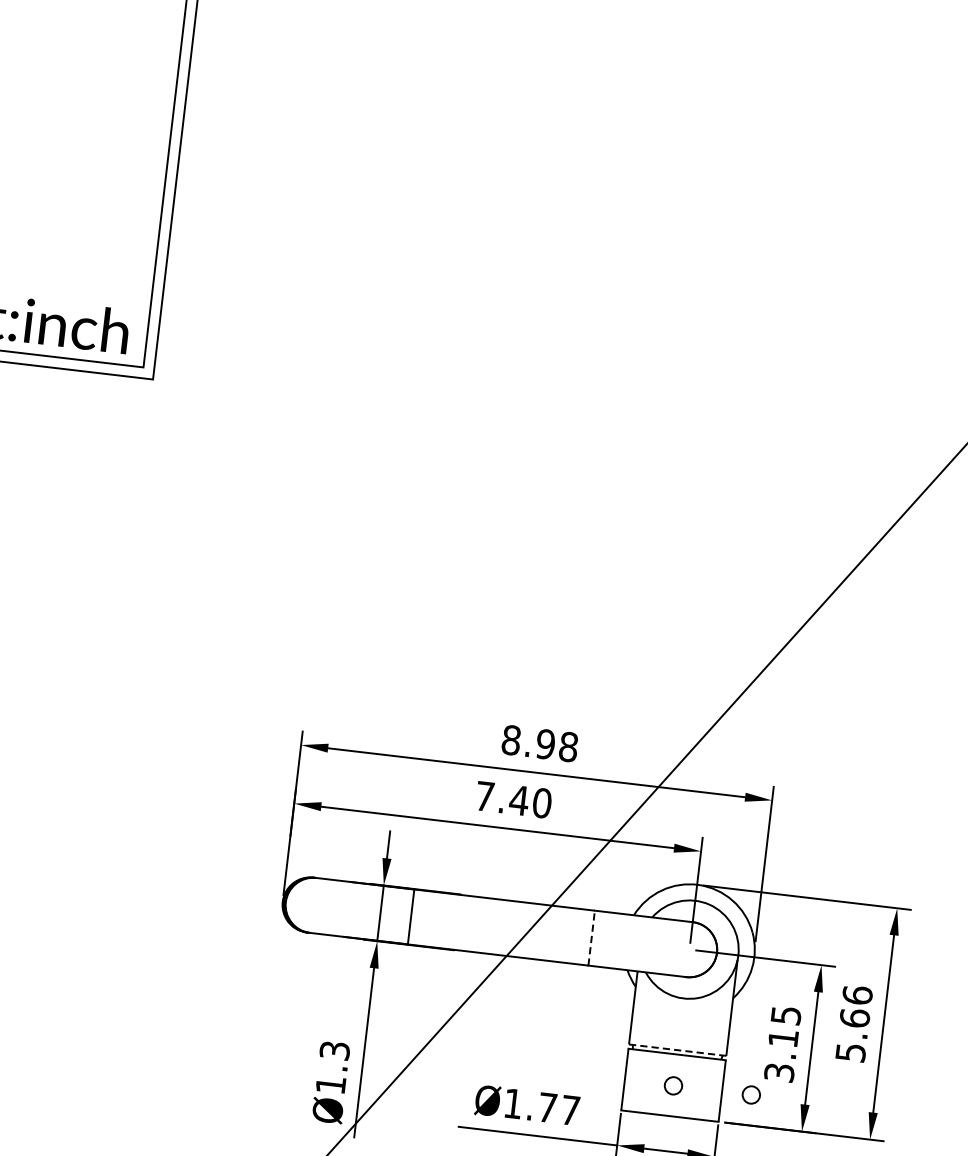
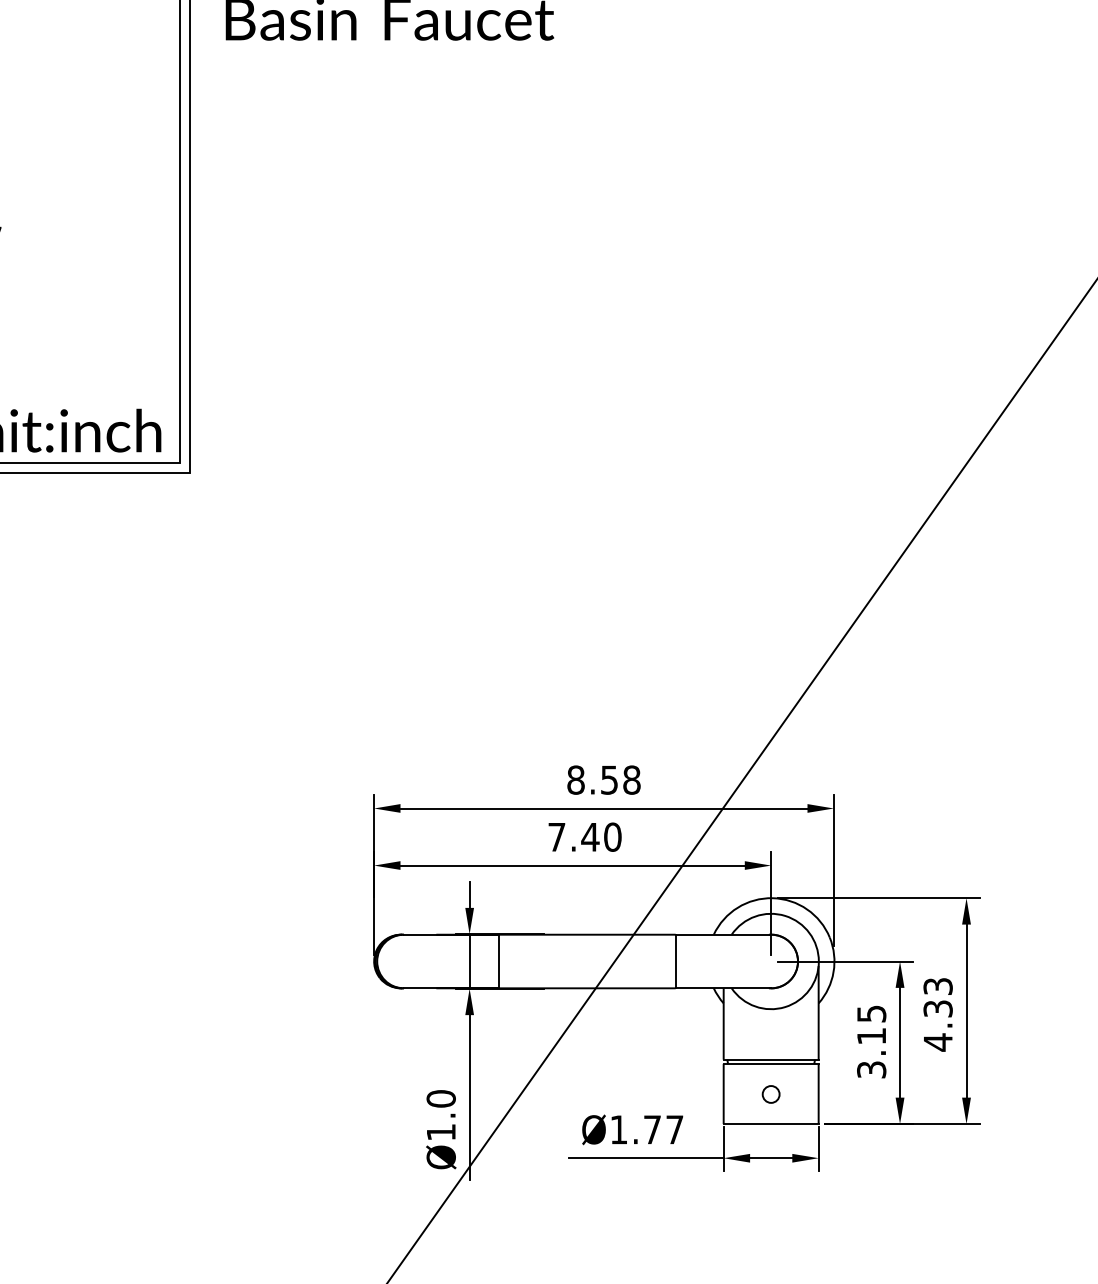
text: (545, 743) -> (609, 779), 8.98 -> 8.58
line: (591, 938) -> (675, 961), dashed -> solid
text: (853, 1023) -> (937, 1014), 5.66 -> 4.33
line: (677, 1049) -> (770, 1059), dashed -> solid
text: (334, 1050) -> (440, 1098), Ø1.3 -> Ø1.0
circle: (750, 1094) -> (846, 1094), removed

